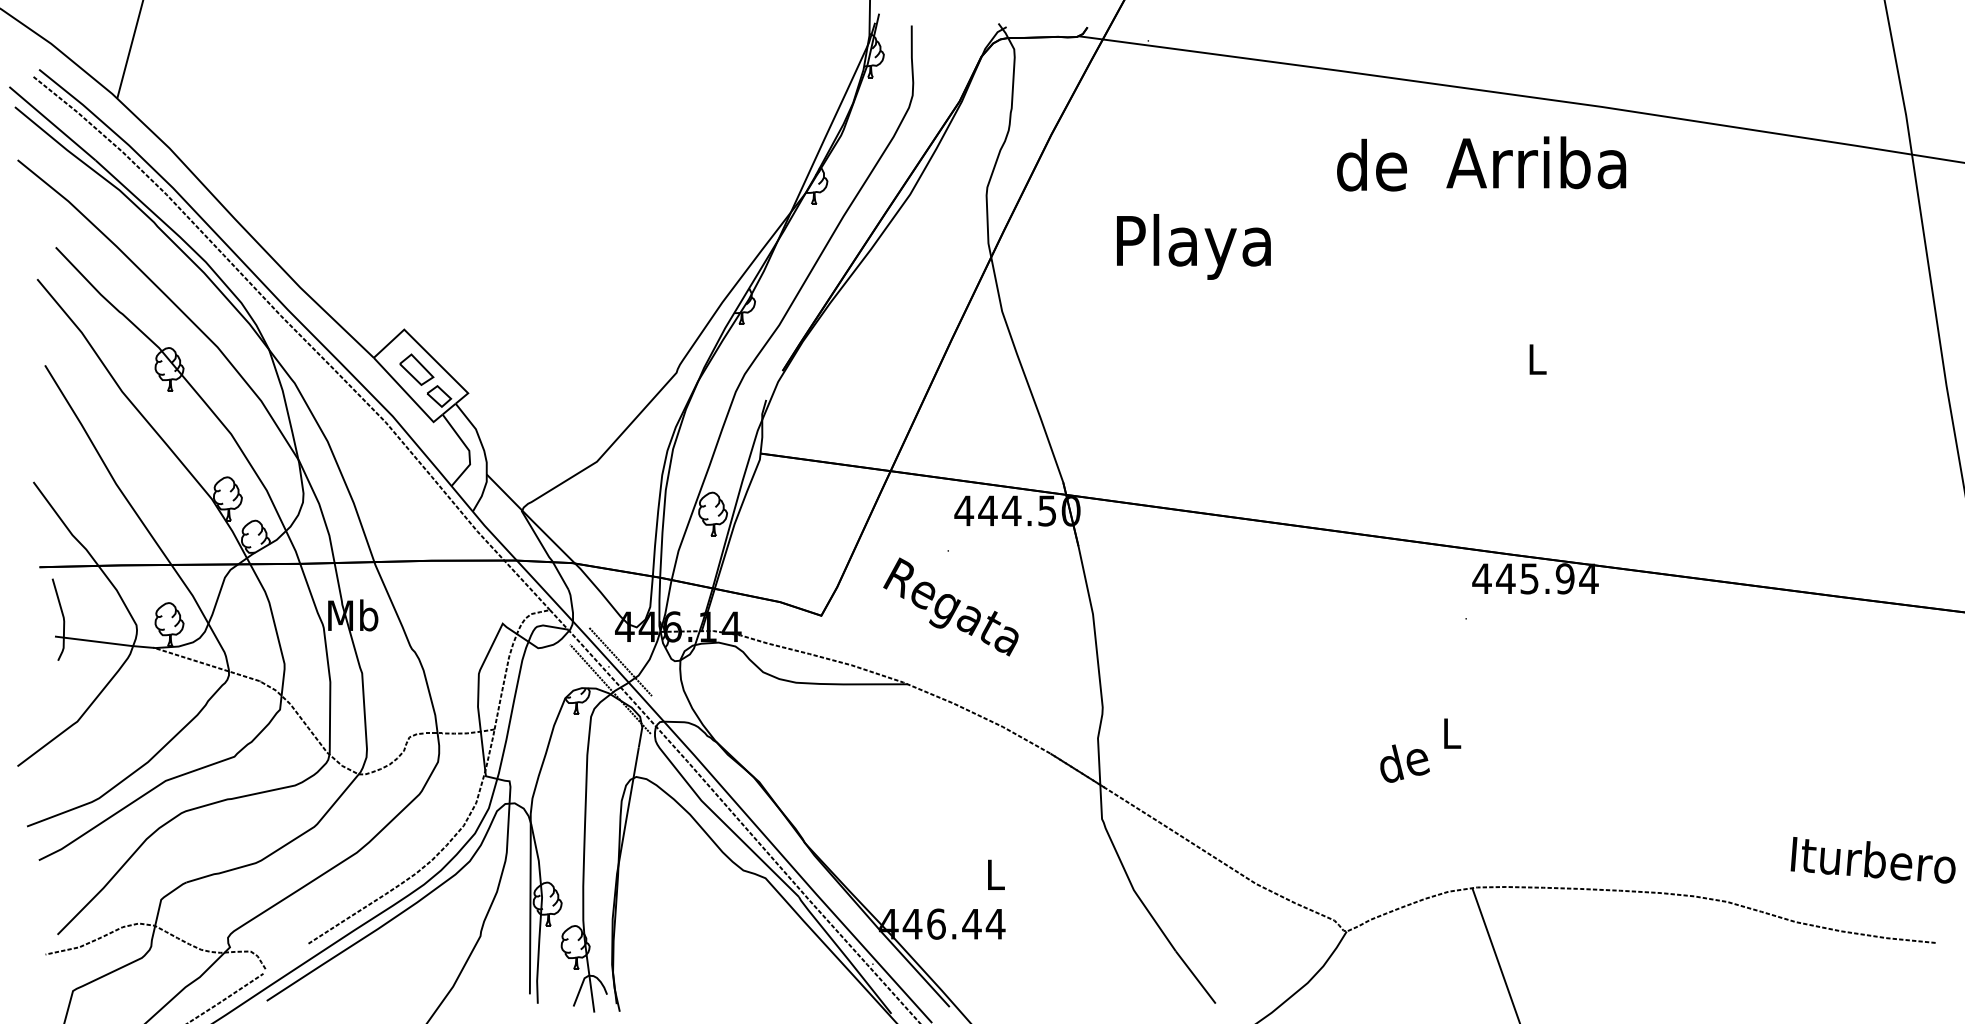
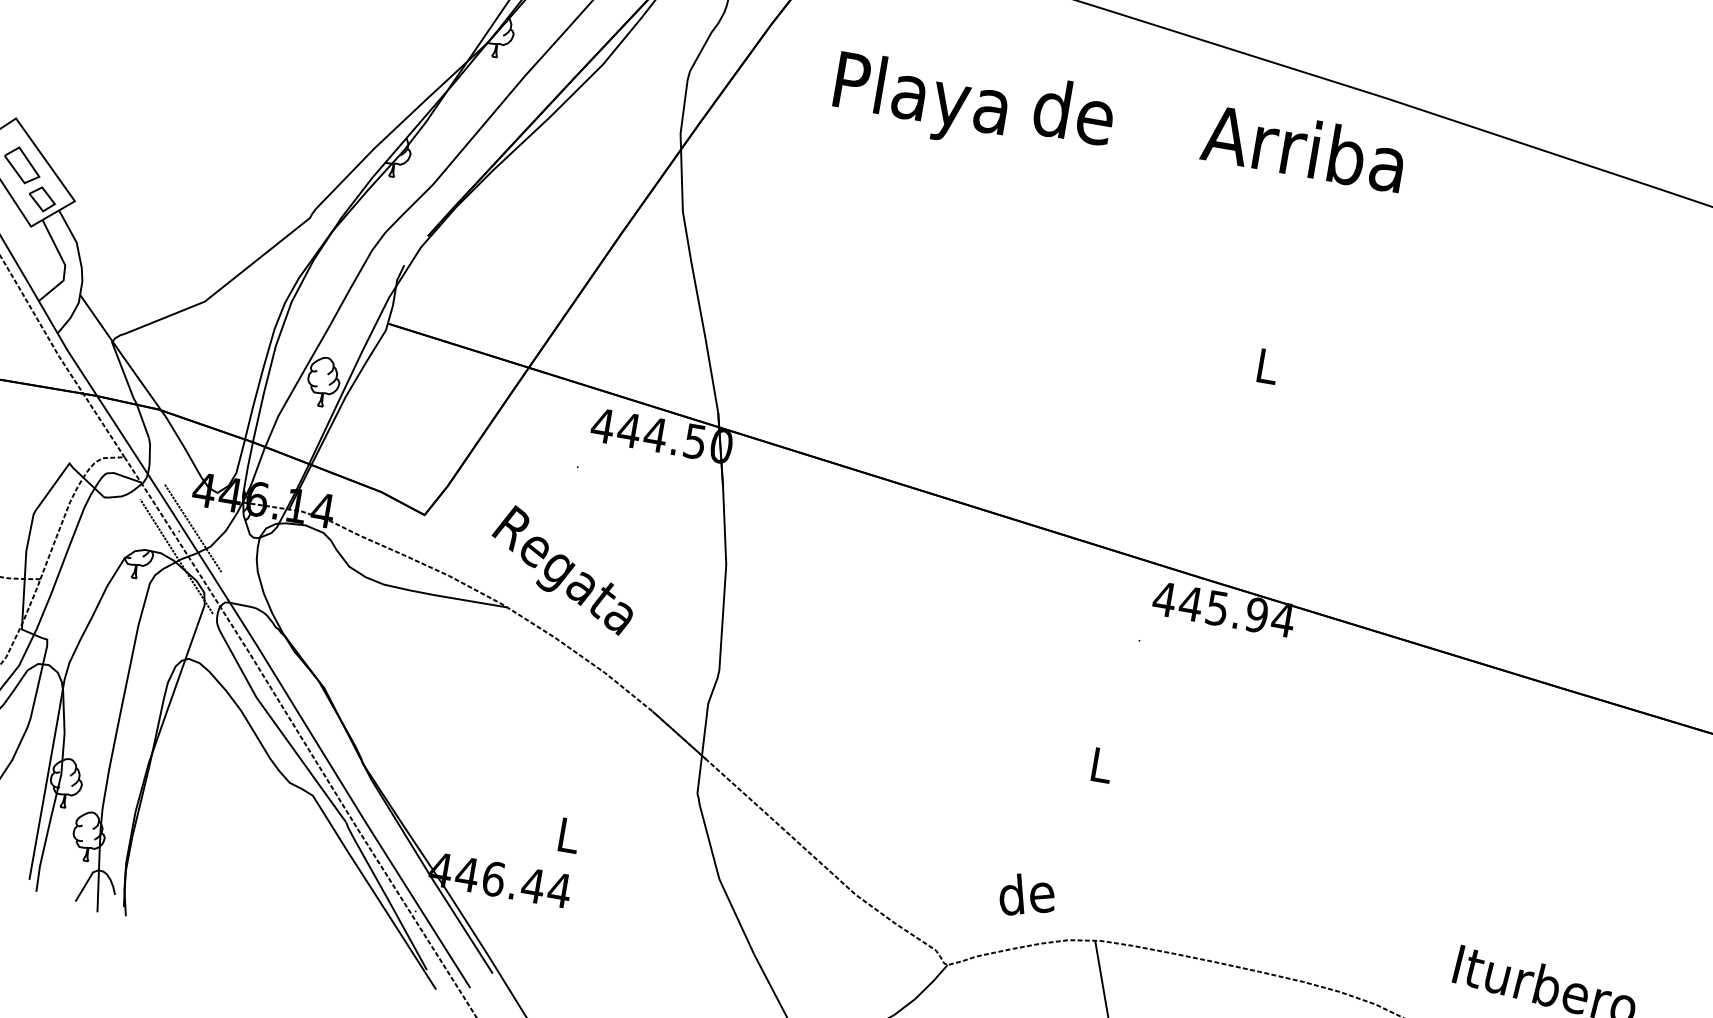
text: (1371, 164) -> (1073, 110), moved
text: (1193, 246) -> (920, 99), moved
text: (950, 606) -> (562, 569), moved
text: (1404, 763) -> (1027, 896), moved

